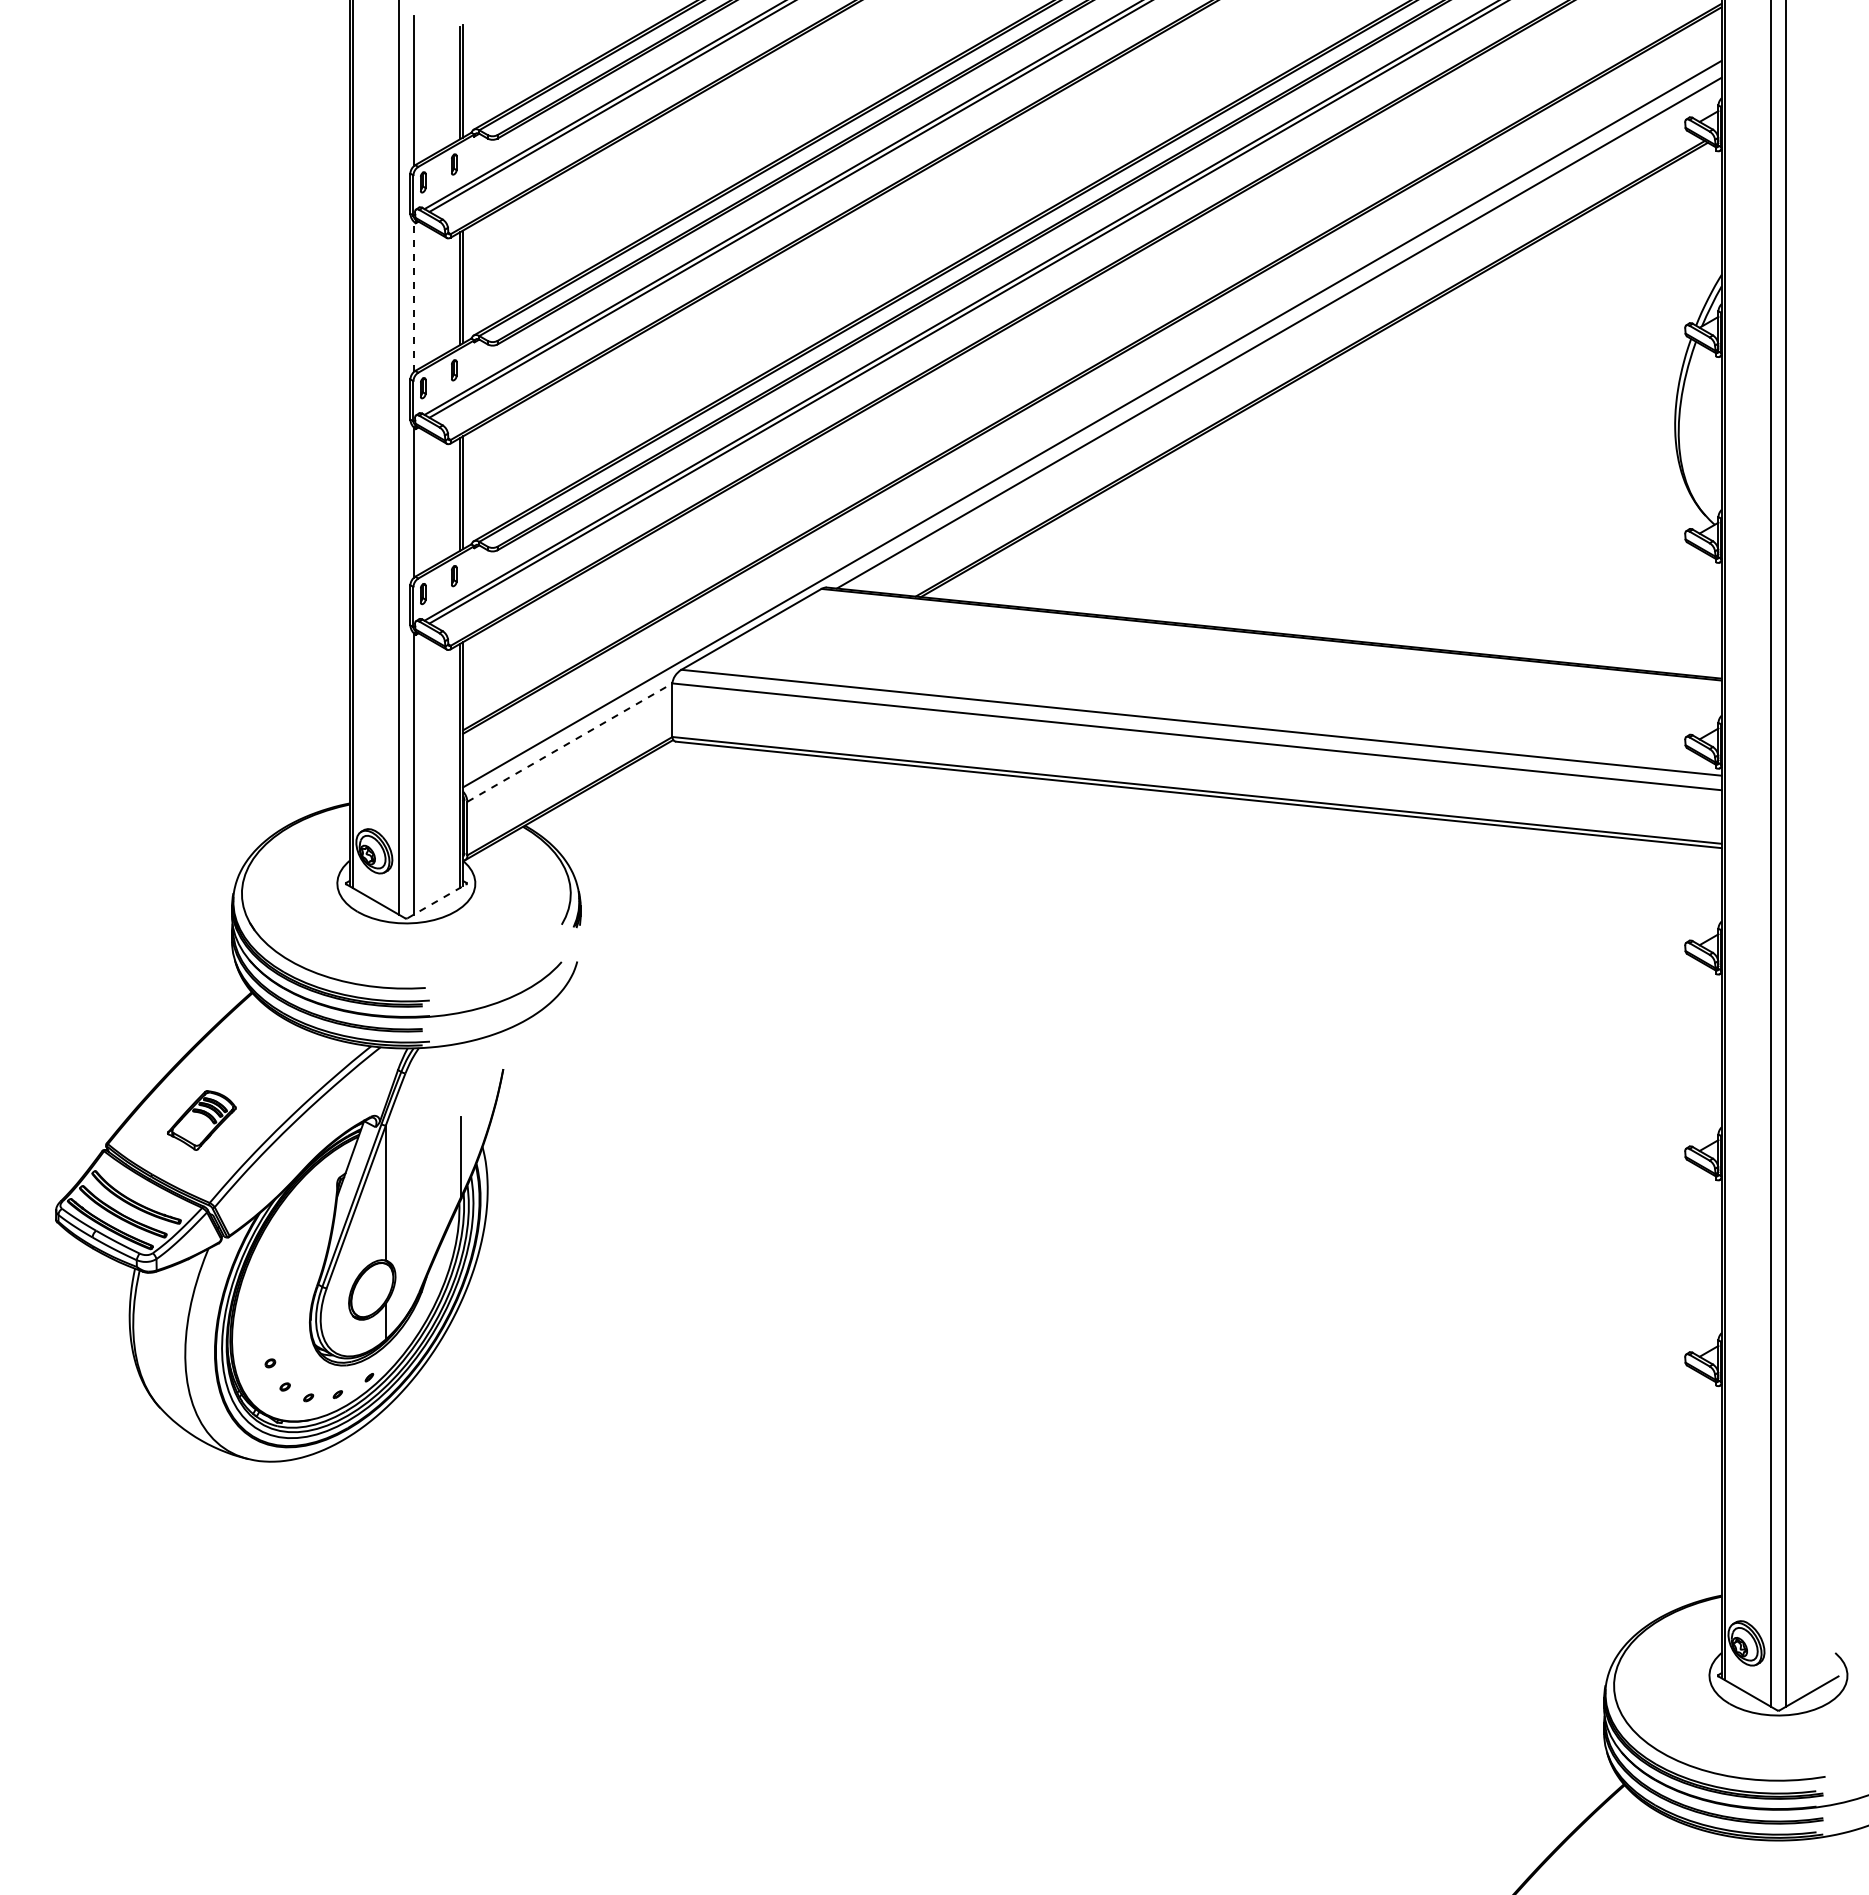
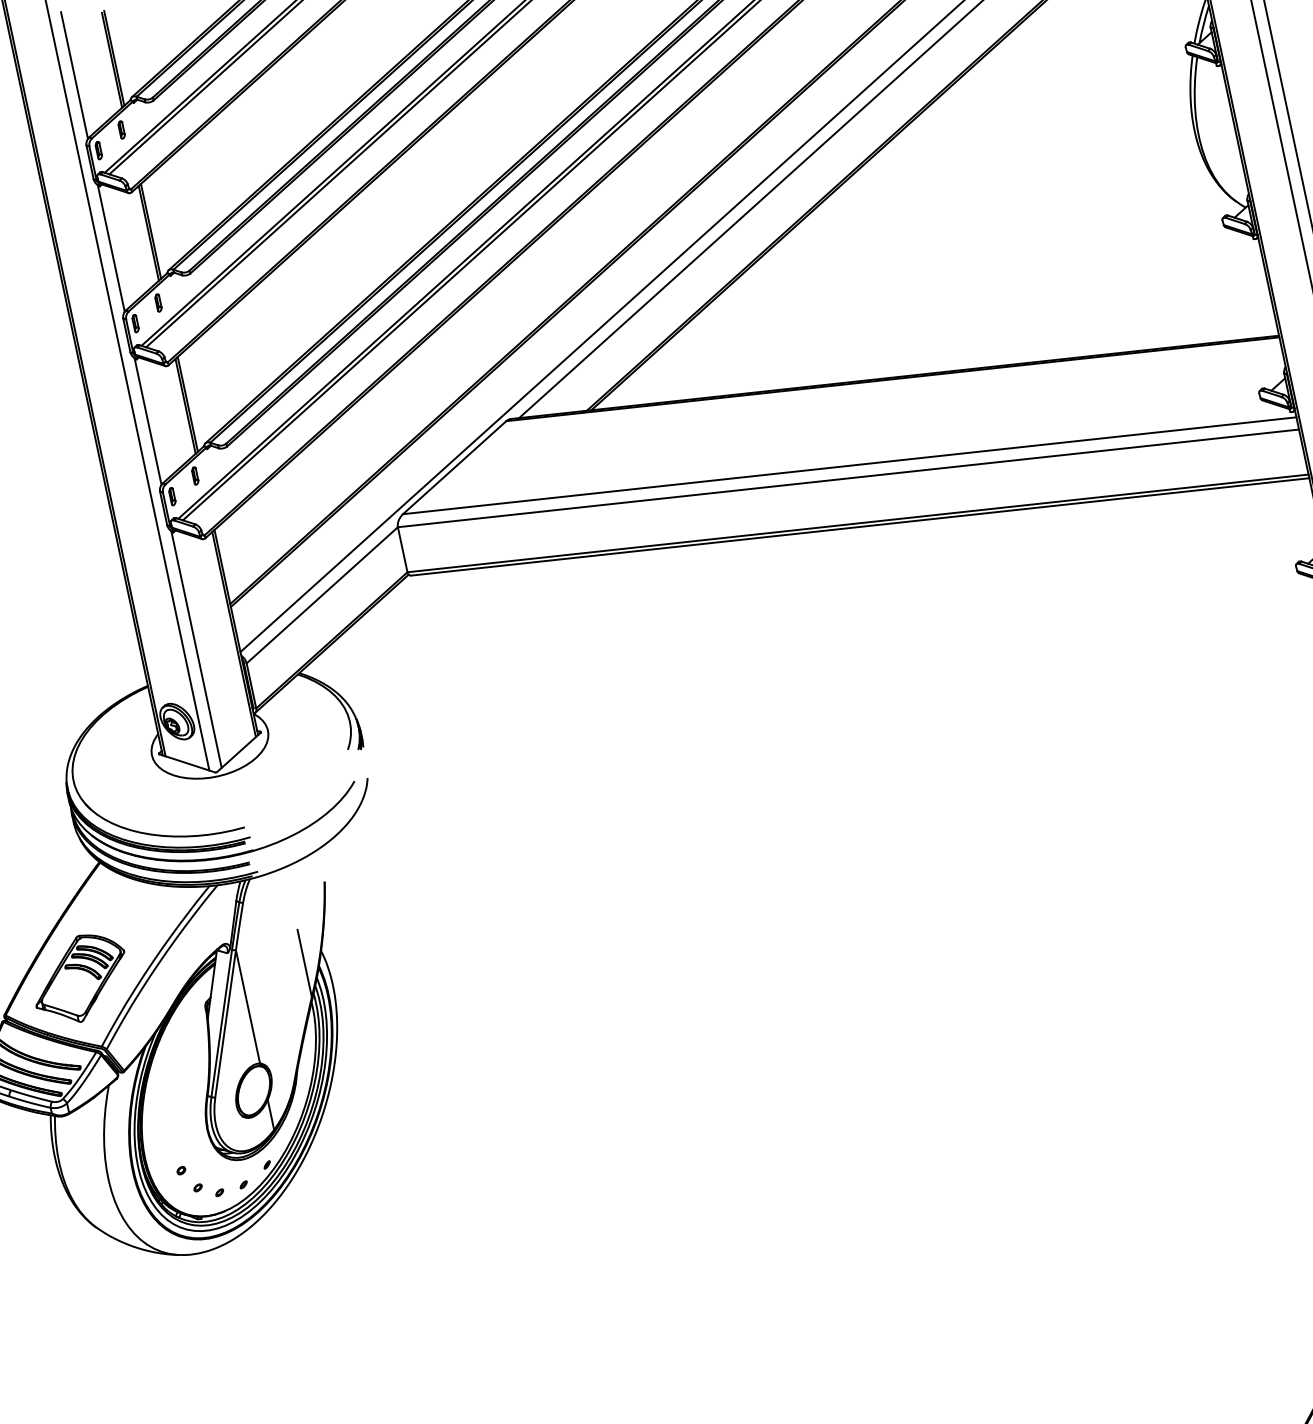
line: (413, 296) -> (111, 248), dashed -> solid
line: (570, 742) -> (322, 595), dashed -> solid
line: (437, 901) -> (239, 752), dashed -> solid
part: (201, 1120) -> (80, 978), size x1.67

